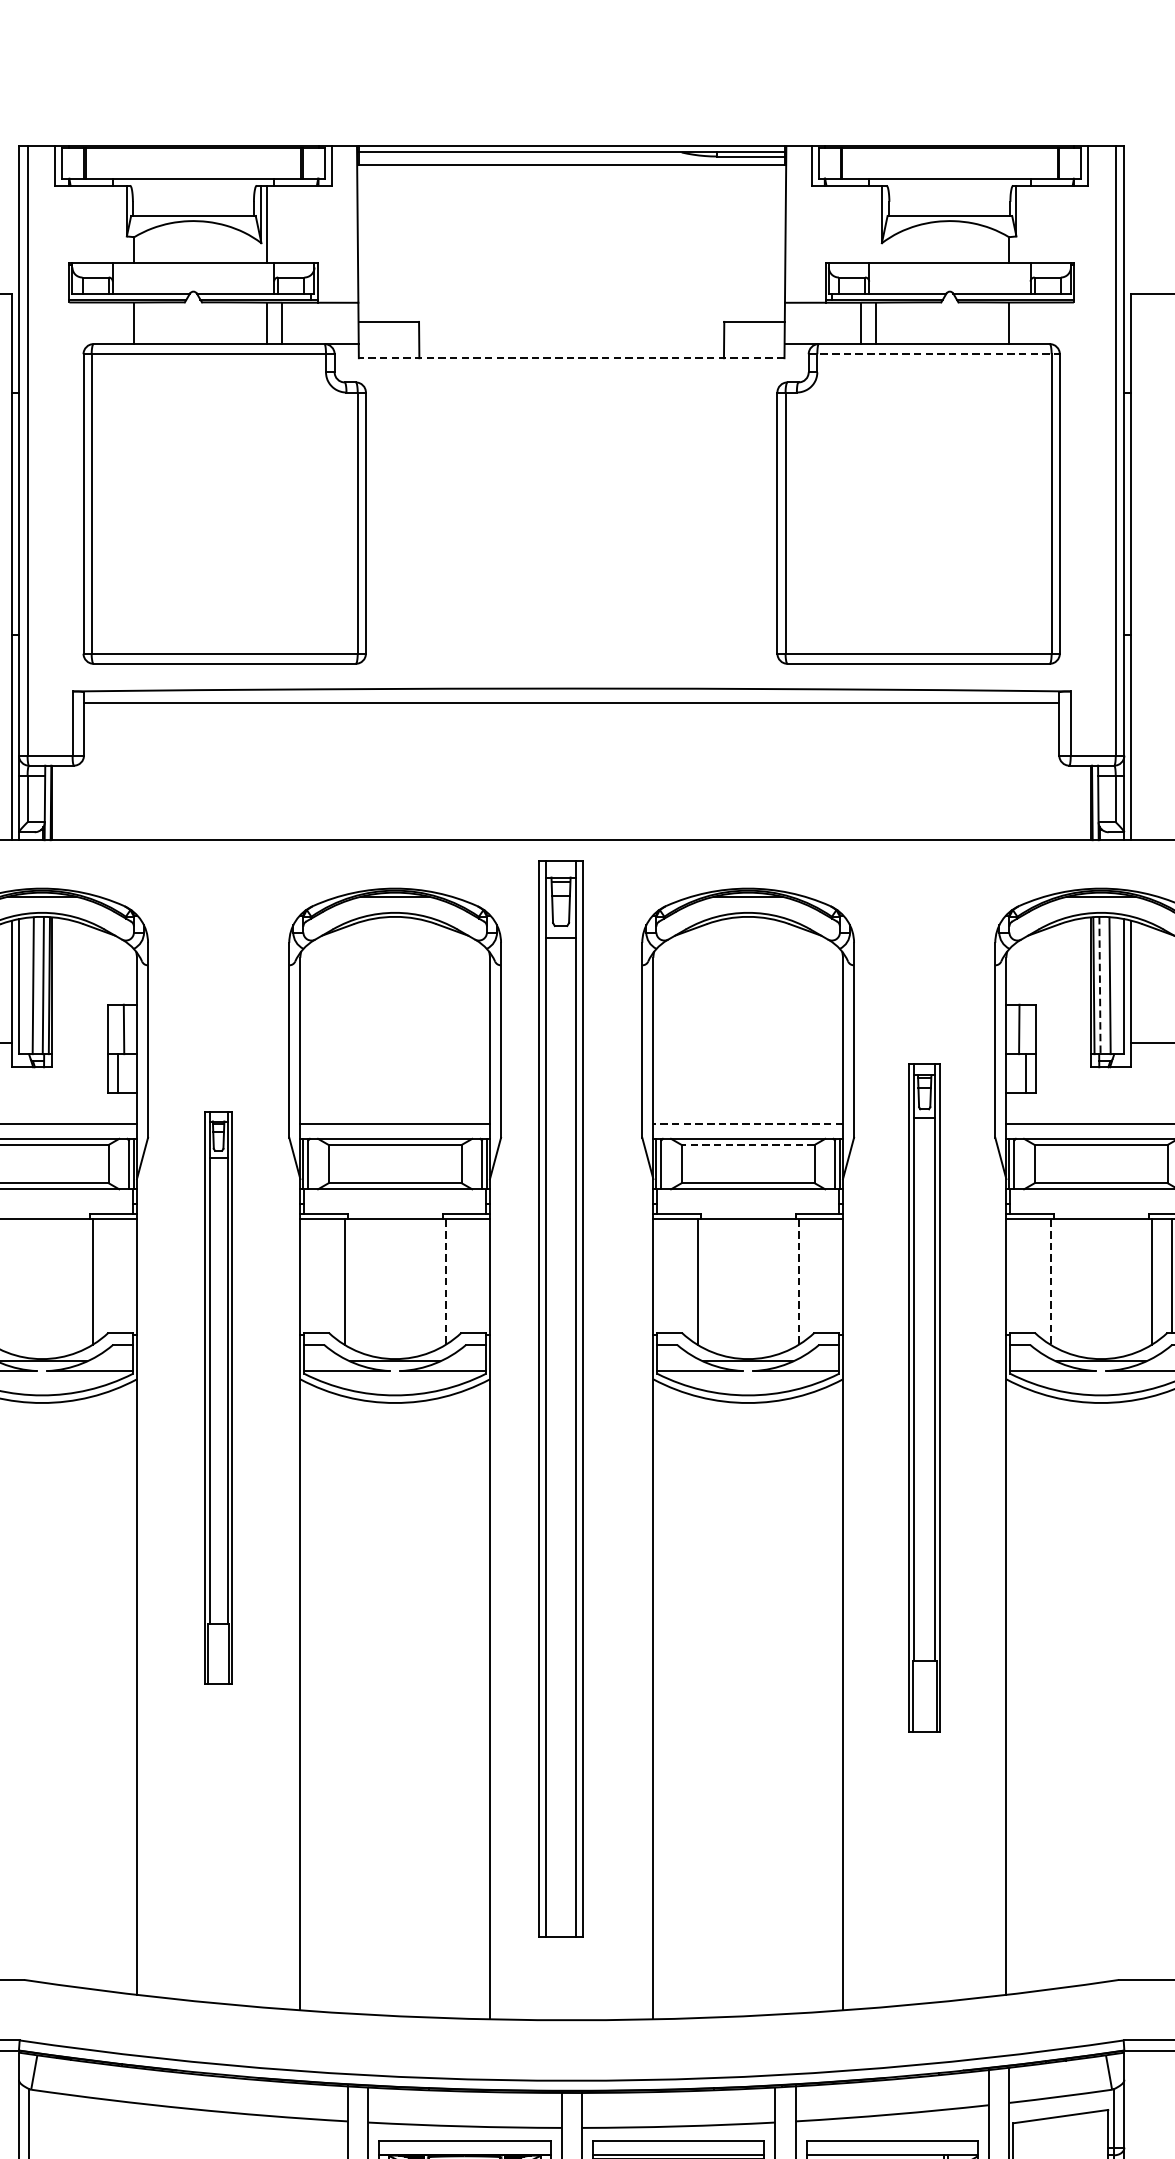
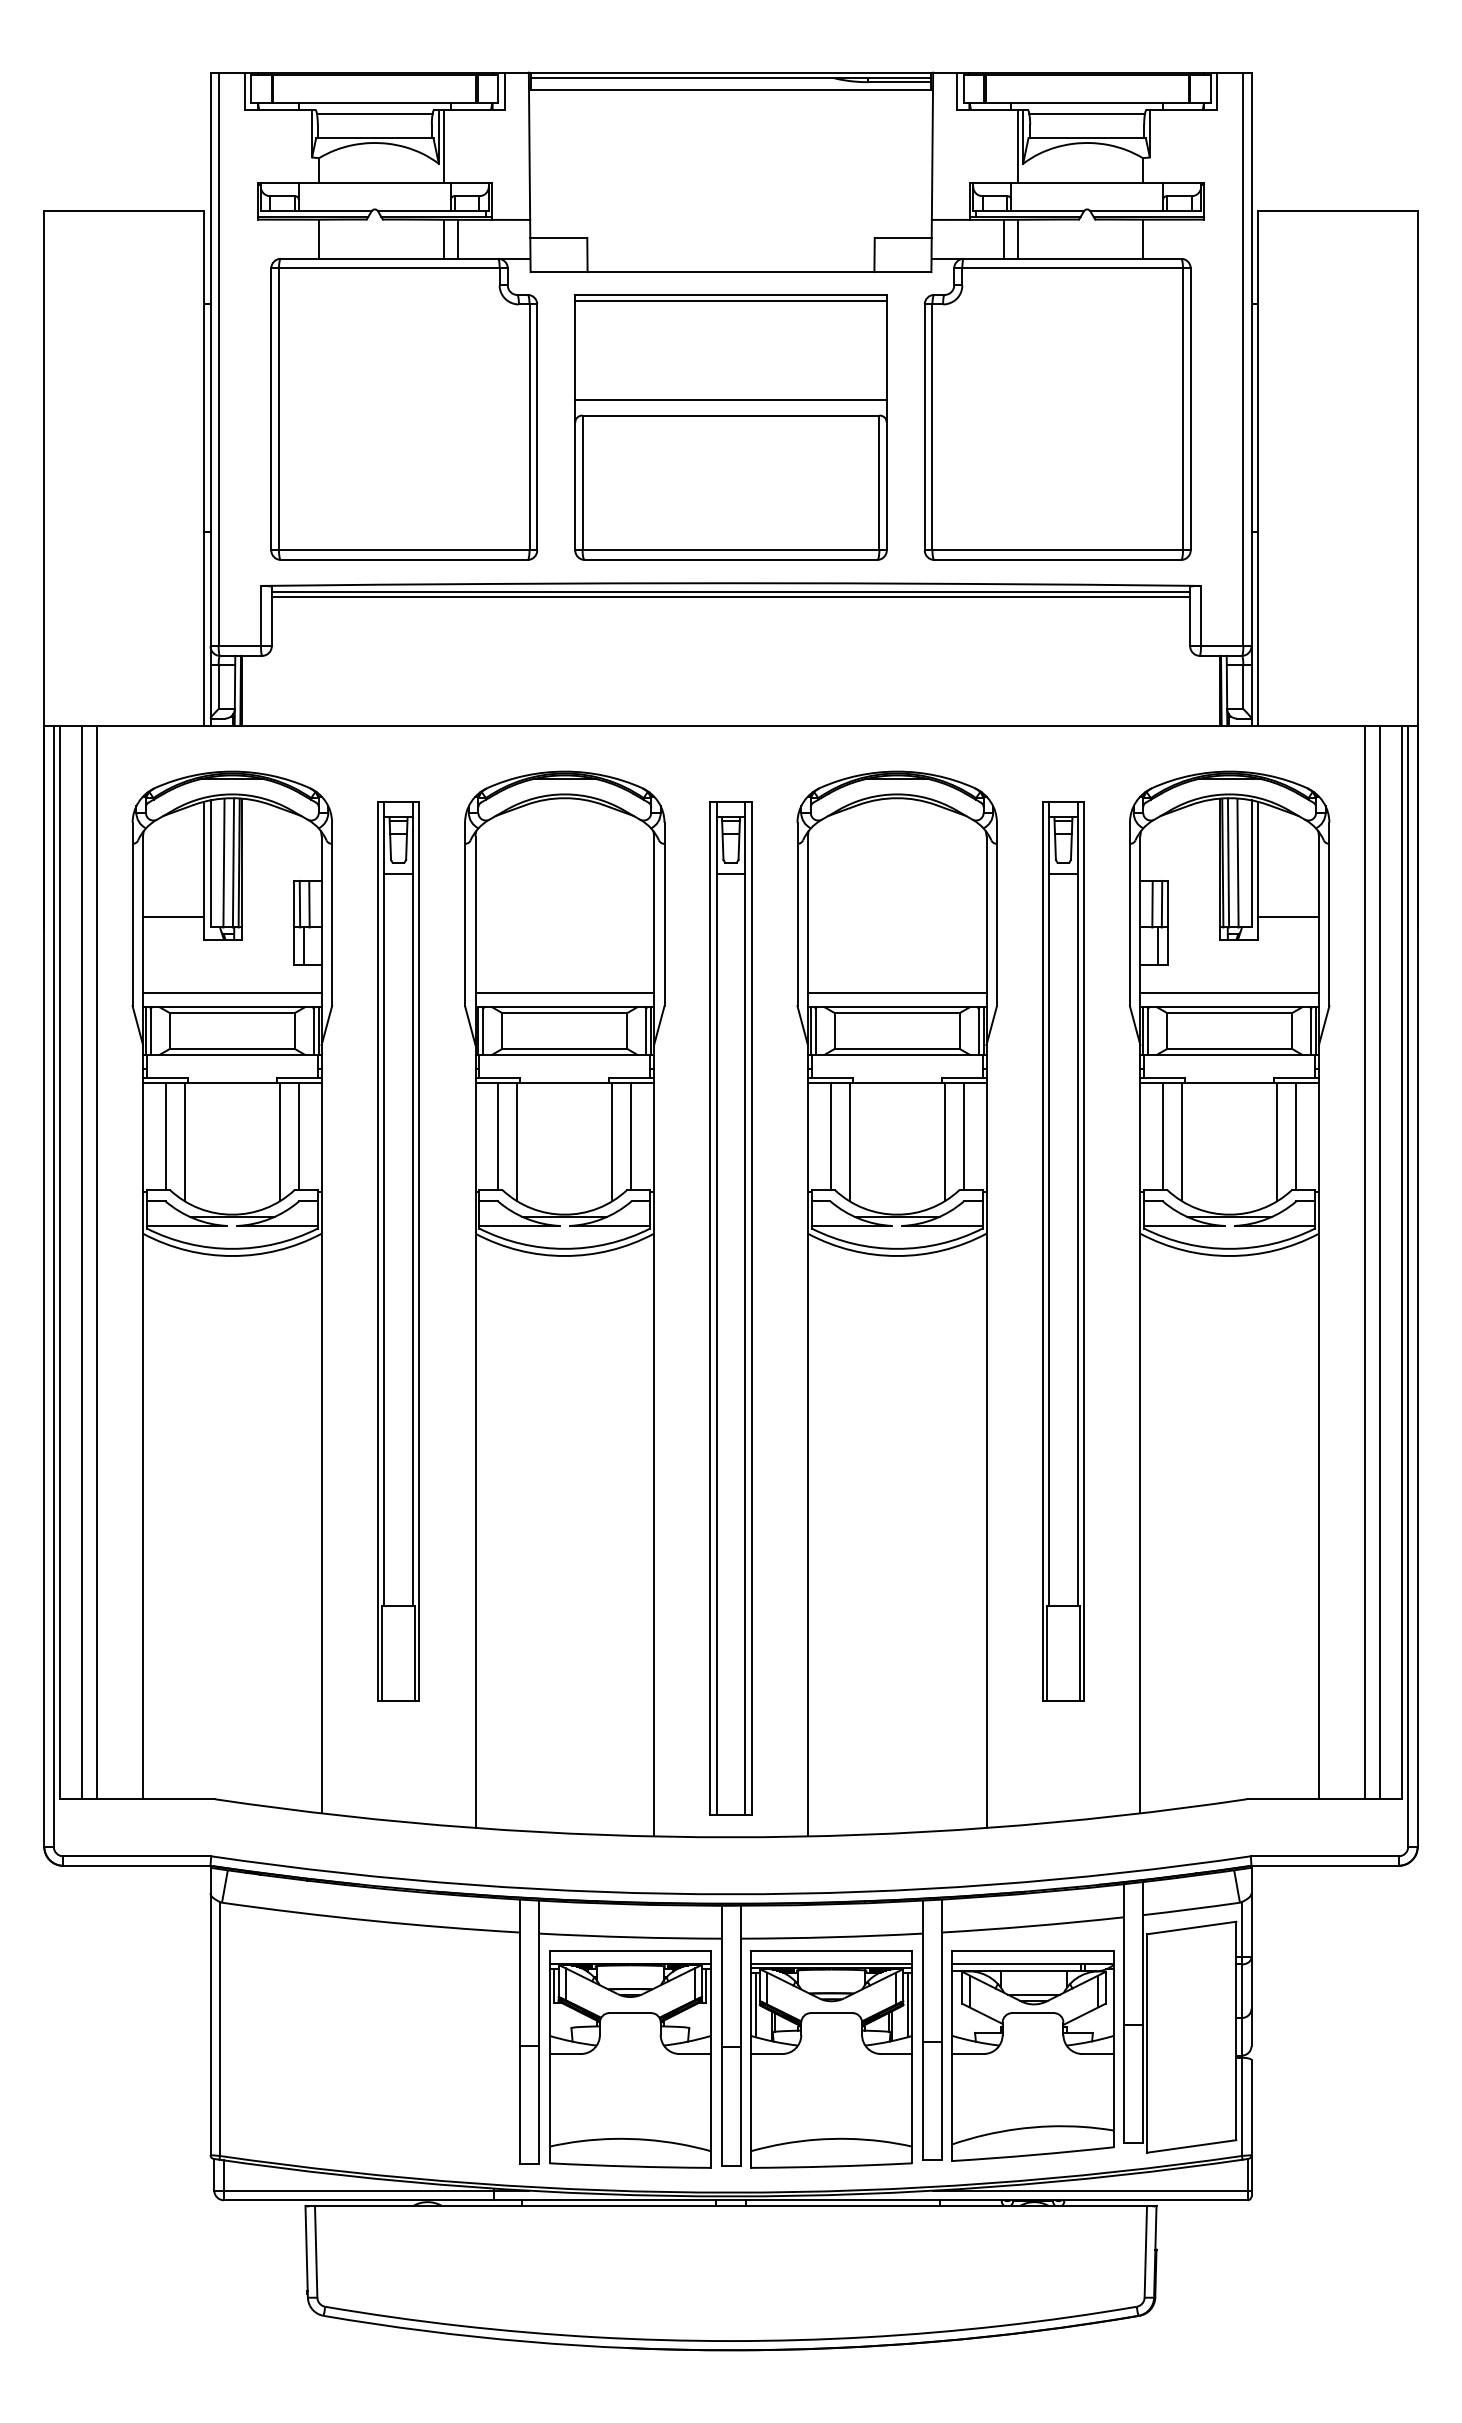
line: (193, 190) -> (374, 114), added
line: (949, 190) -> (1086, 114), added
line: (875, 223) -> (1017, 145), added
line: (934, 354) -> (1072, 268), dashed -> solid
line: (571, 358) -> (730, 272), dashed -> solid
part: (571, 523) -> (730, 427), added
line: (571, 697) -> (730, 591), added
line: (1099, 985) -> (1228, 862), dashed -> solid
line: (113, 1028) -> (299, 903), added
line: (1028, 1028) -> (1161, 903), added
line: (747, 1124) -> (896, 993), dashed -> solid
line: (748, 1144) -> (897, 1012), dashed -> solid
line: (112, 1276) -> (298, 1136), added
line: (324, 1276) -> (498, 1136), added
line: (466, 1276) -> (631, 1136), added
line: (677, 1276) -> (830, 1136), added
line: (818, 1276) -> (963, 1136), added
line: (1030, 1276) -> (1163, 1136), added
line: (445, 1282) -> (612, 1142), dashed -> solid
line: (798, 1282) -> (944, 1142), dashed -> solid
line: (1051, 1282) -> (1182, 1142), dashed -> solid
part: (218, 1398) -> (398, 1251), size x1.67
part: (924, 1398) -> (1063, 1251), size x1.43
part: (560, 1399) -> (730, 1308), moved

